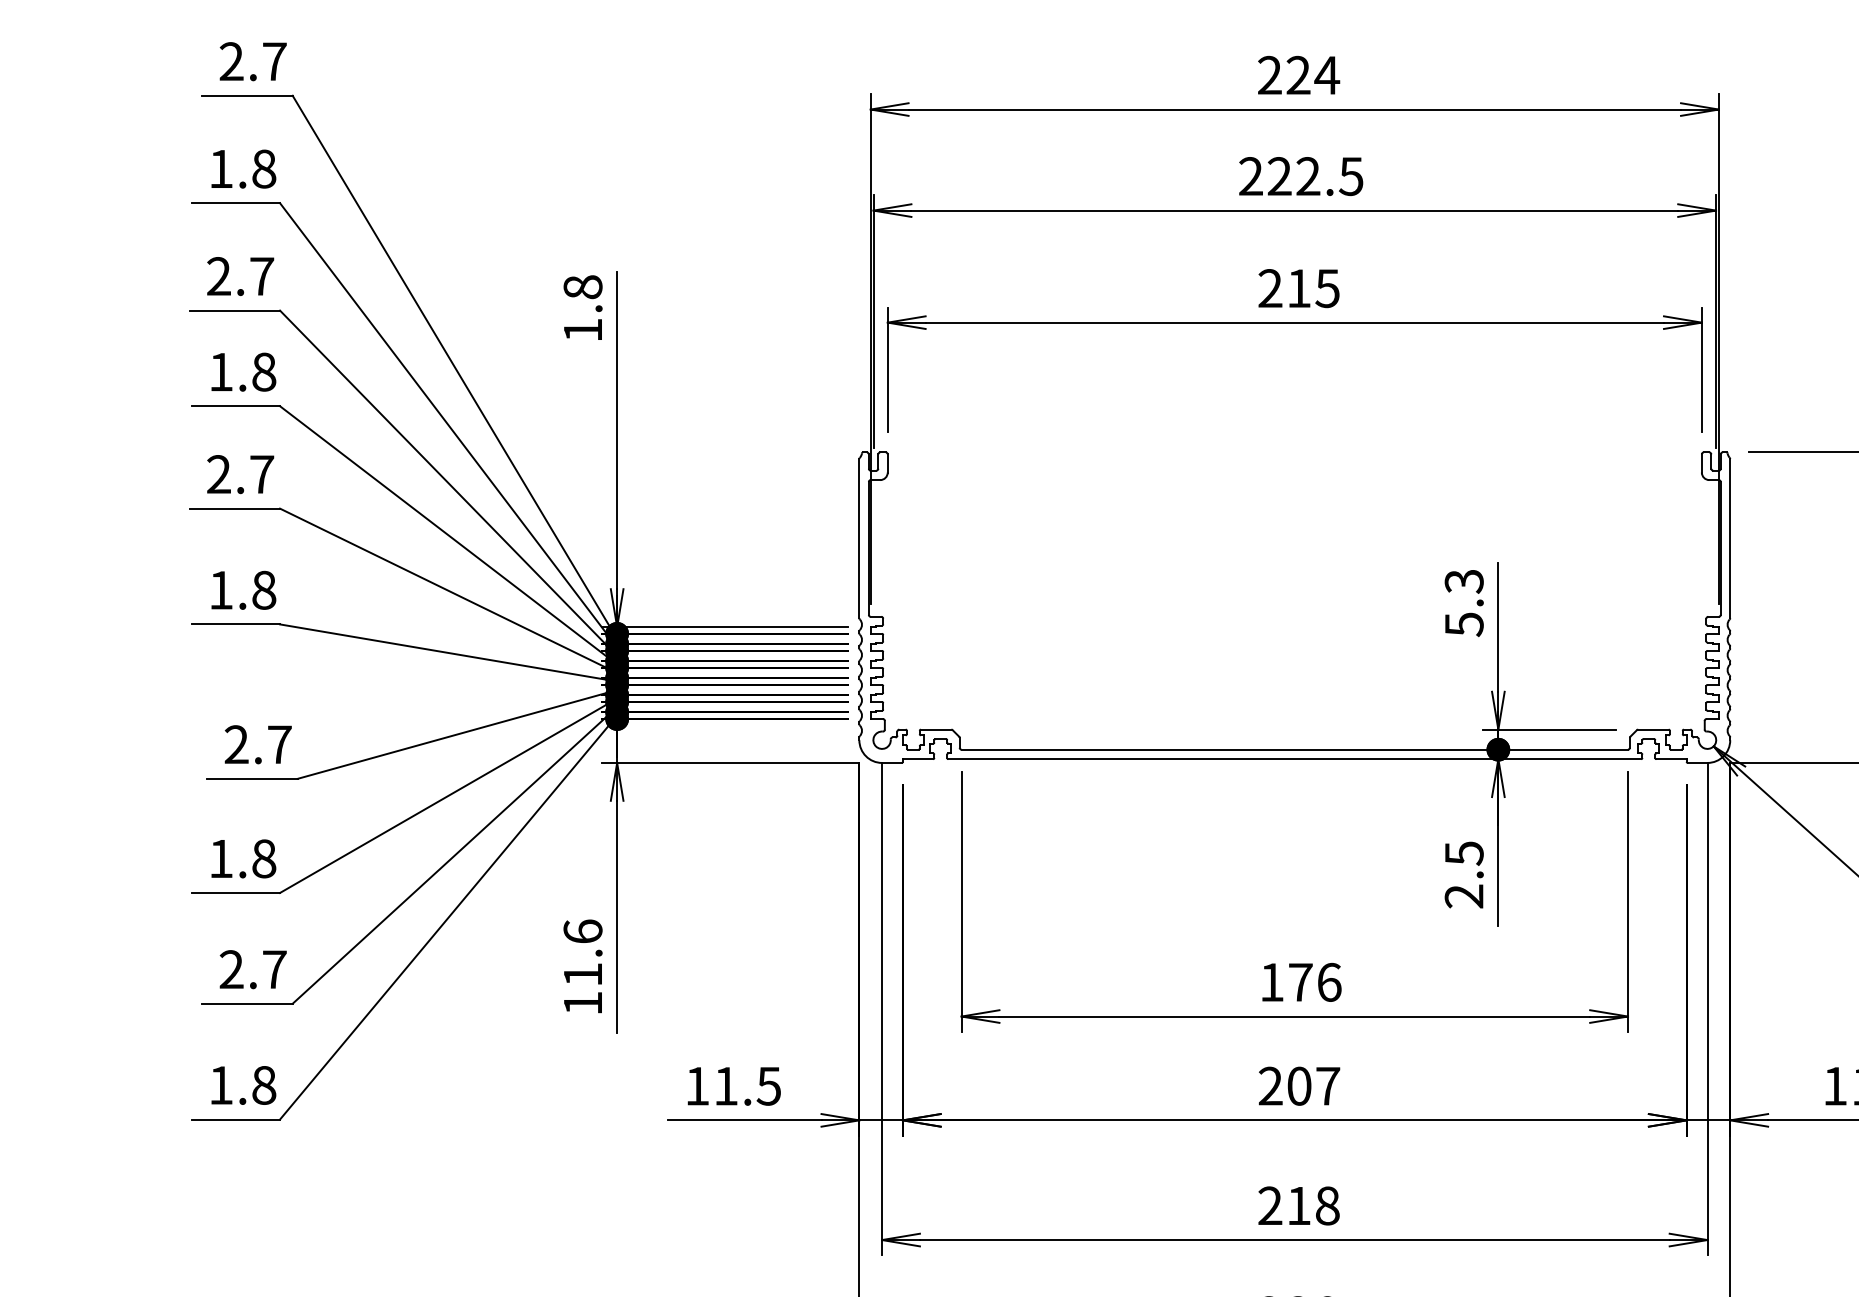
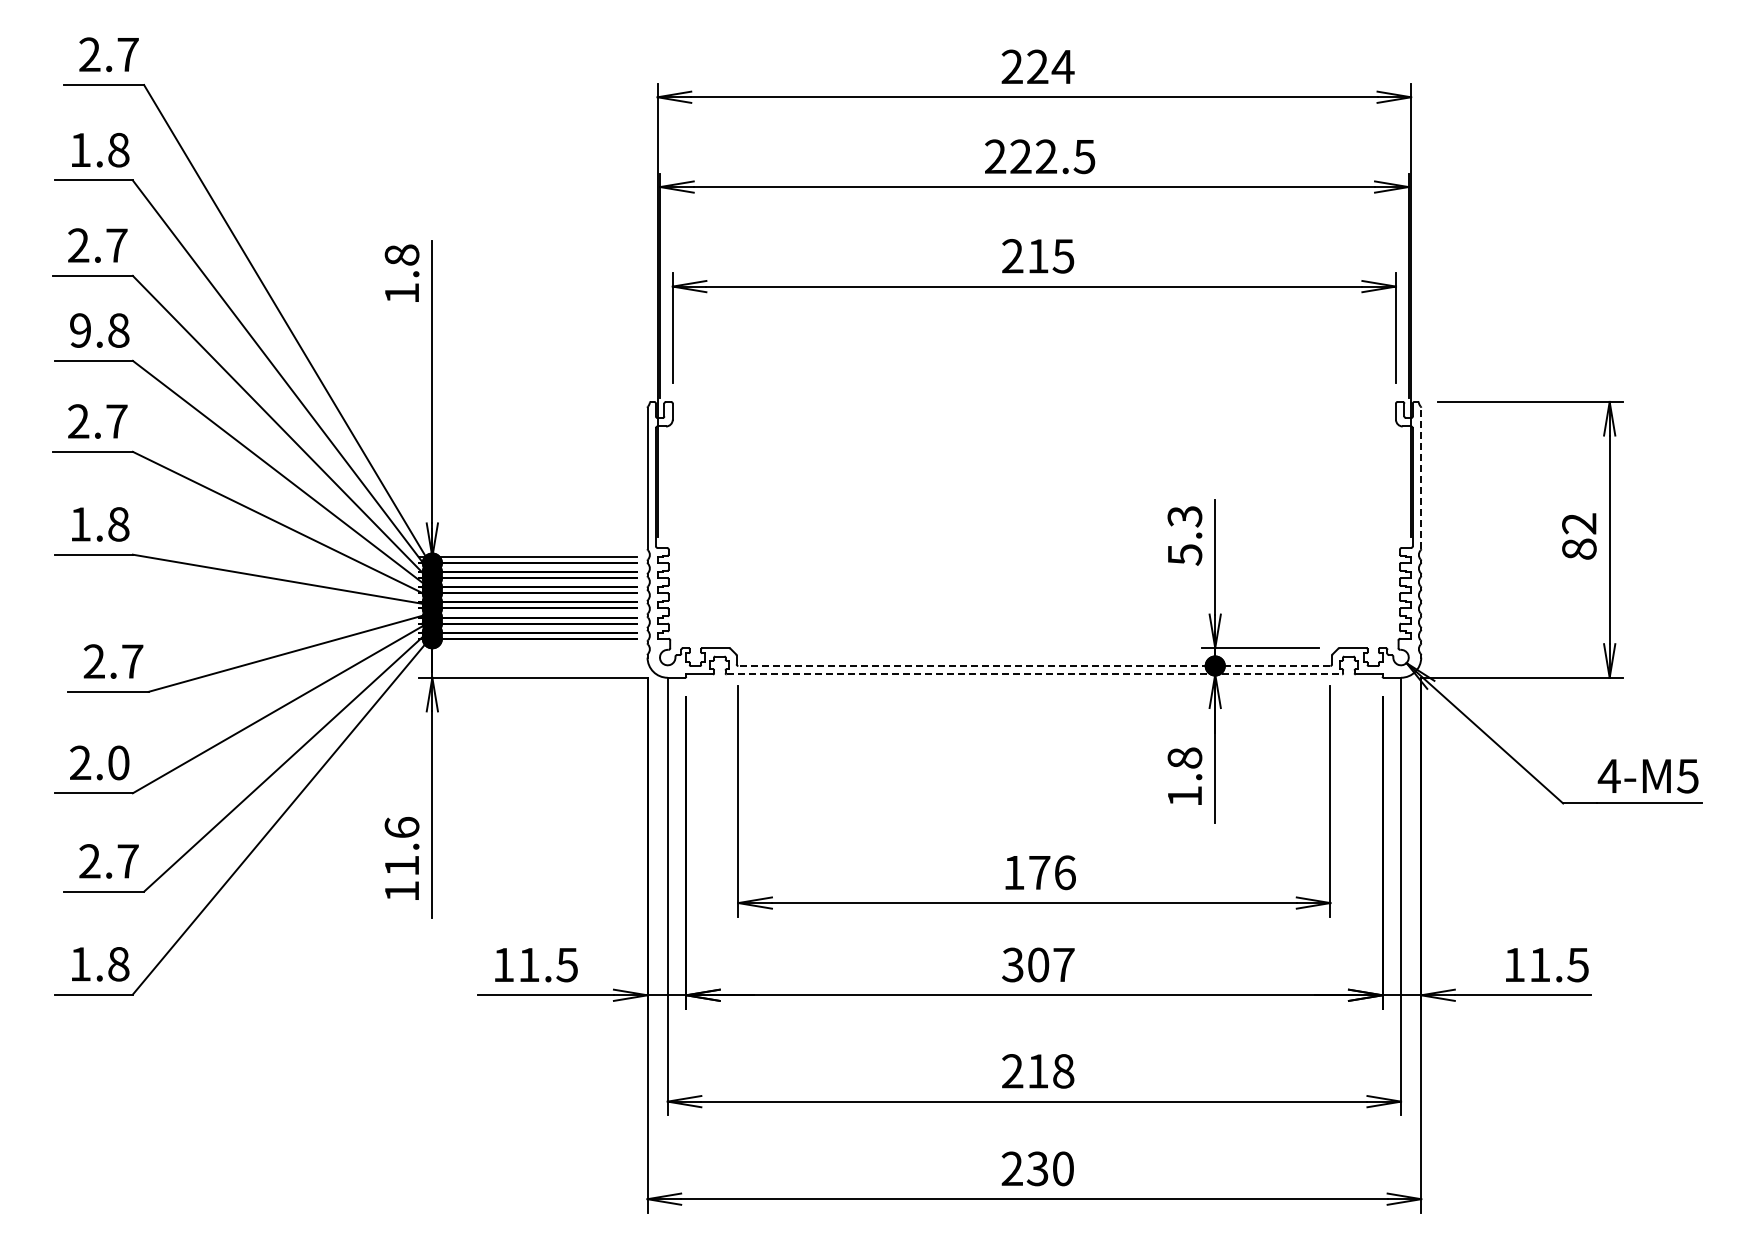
text: (221, 372) -> (80, 330), 1.8 -> 9.8
line: (1730, 538) -> (1421, 478), solid -> dashed
line: (1293, 750) -> (1033, 666), solid -> dashed
line: (1294, 759) -> (1034, 674), solid -> dashed
text: (242, 858) -> (99, 762), 1.8 -> 2.0
text: (1463, 874) -> (1184, 776), 2.5 -> 1.8
text: (1270, 1085) -> (1012, 964), 207 -> 307

